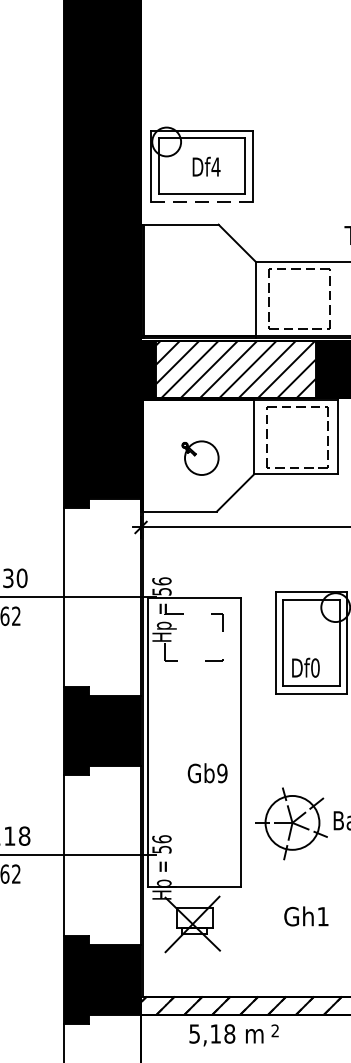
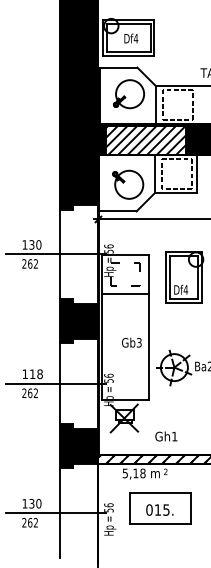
line: (200, 202) -> (128, 56), dashed -> solid
part: (200, 278) -> (128, 94), added
part: (200, 457) -> (128, 184), size x1.67
text: (314, 667) -> (185, 289), Df0 -> Df4
line: (192, 675) -> (124, 293), added
text: (220, 772) -> (138, 342), Gb9 -> Gb3
text: (306, 916) -> (166, 436), moved

